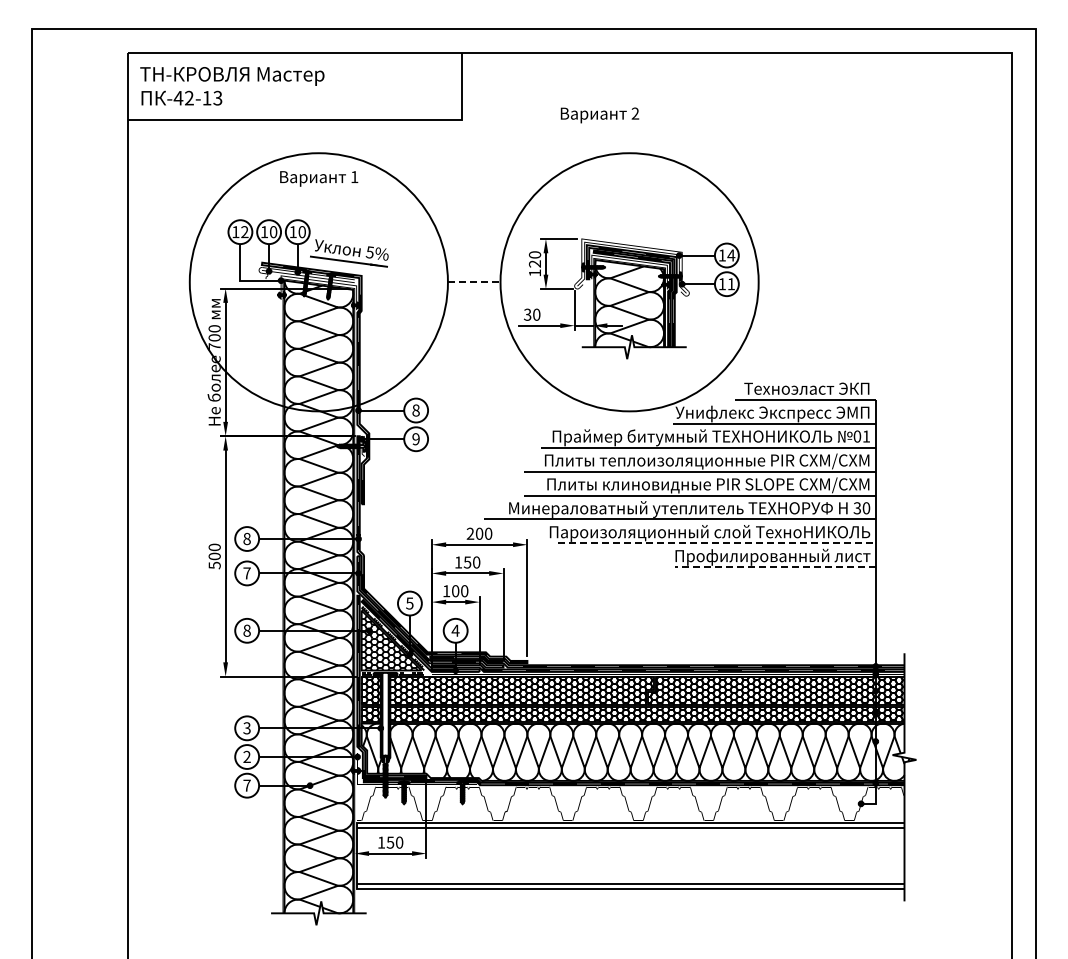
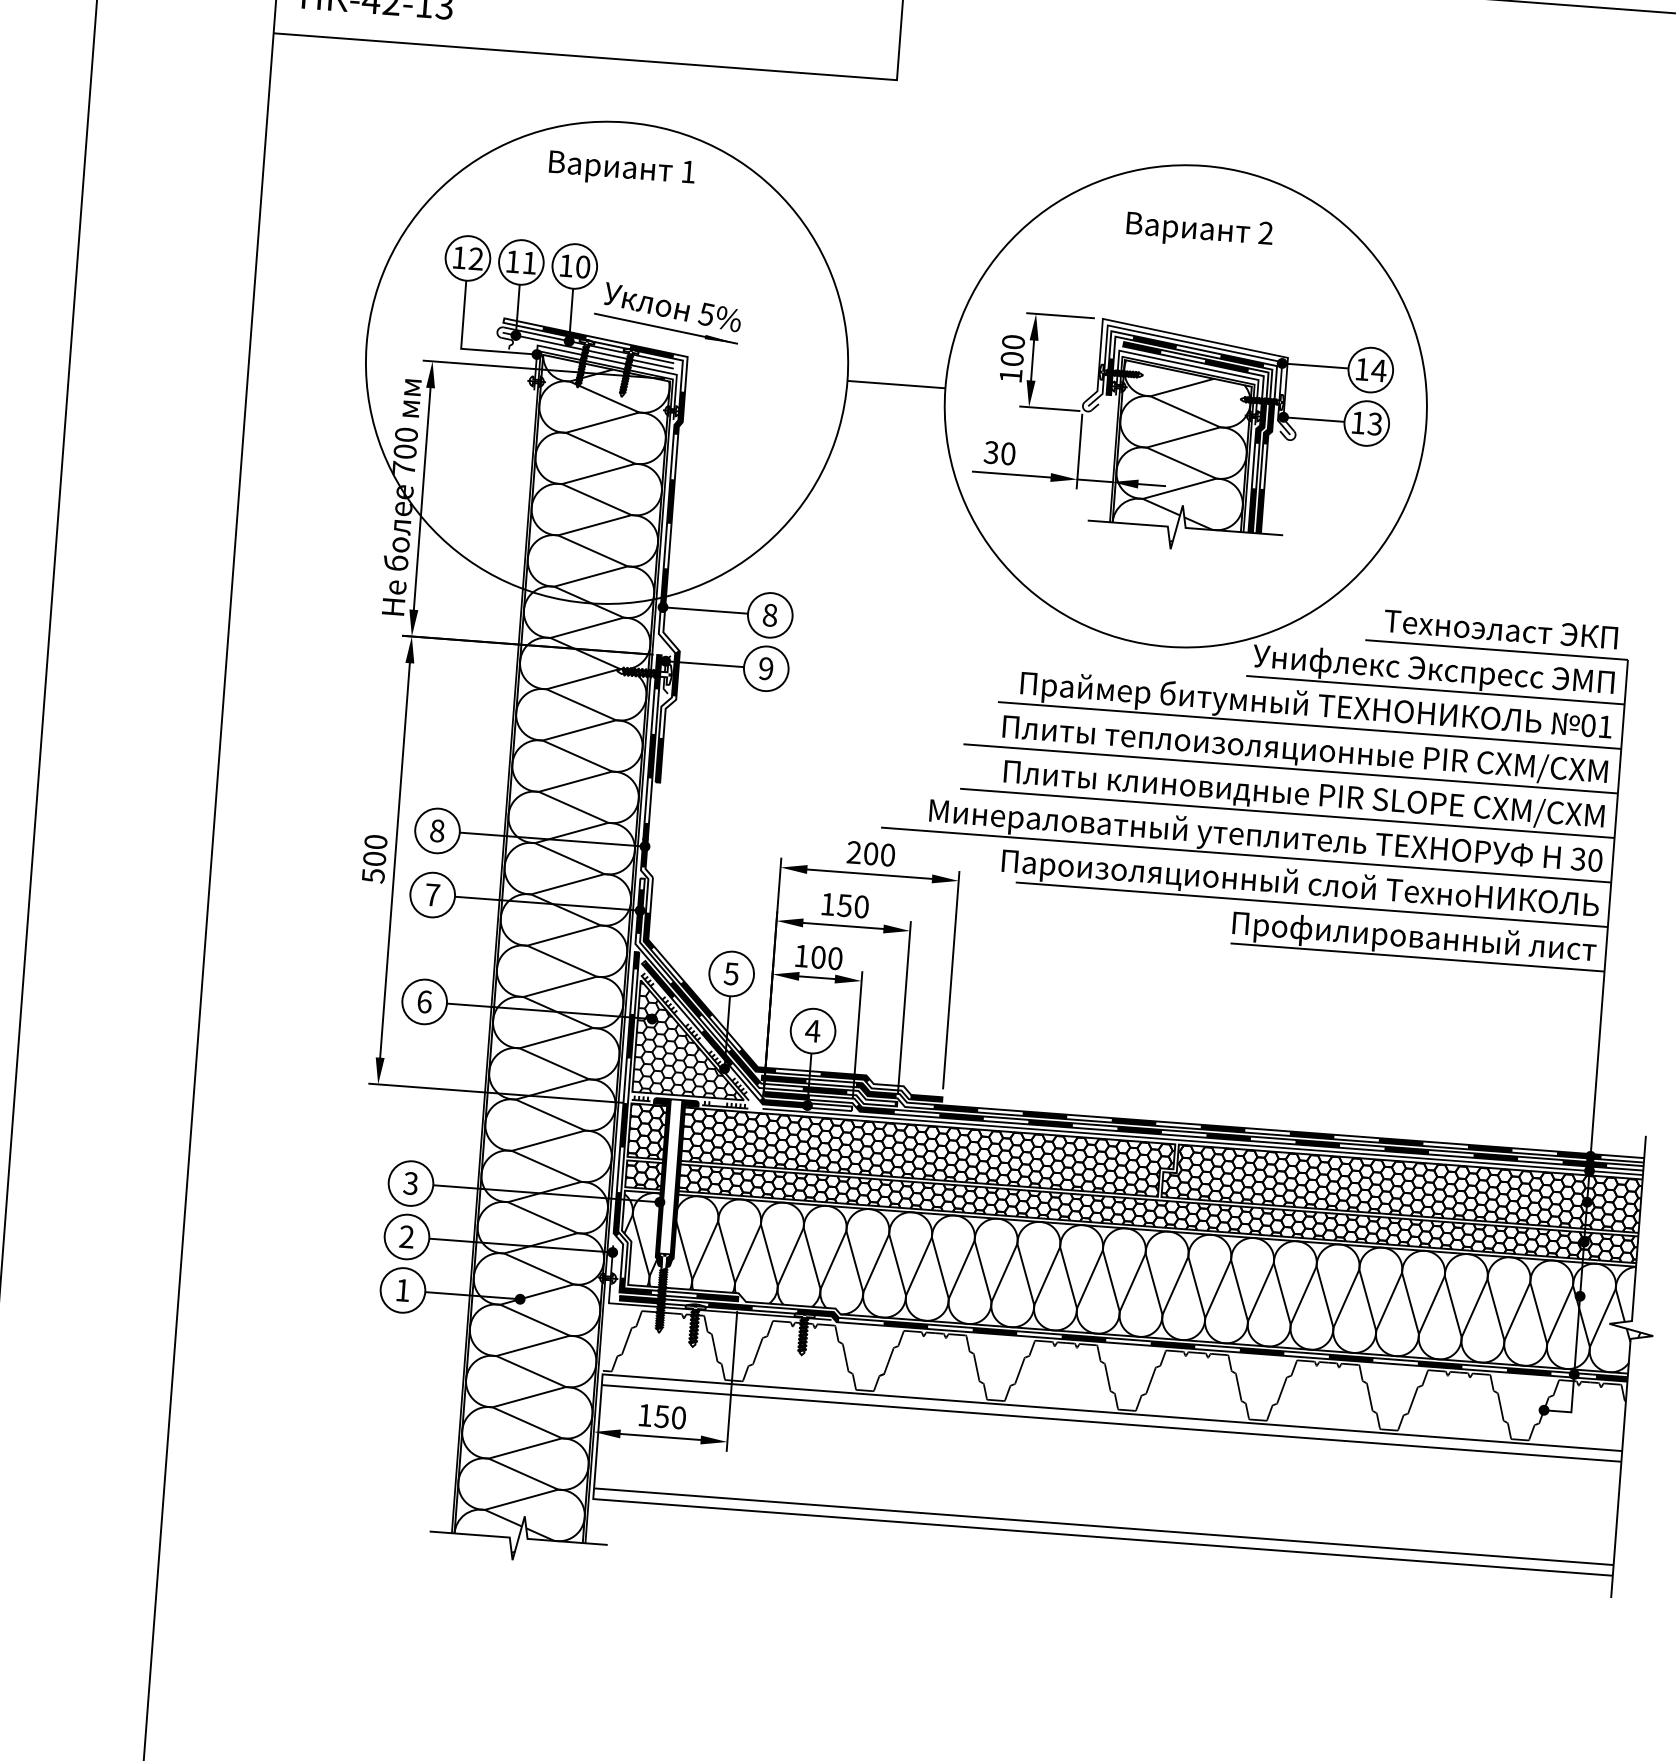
text: (599, 115) -> (1198, 231), moved
text: (273, 232) -> (529, 263), 10 -> 11
text: (535, 263) -> (1013, 358), 120 -> 100
line: (474, 282) -> (896, 385), dashed -> solid
text: (730, 284) -> (1373, 424), 11 -> 13
line: (716, 543) -> (1311, 905), dashed -> solid
line: (774, 567) -> (1415, 957), dashed -> solid
text: (246, 630) -> (423, 1001), 8 -> 6
text: (246, 785) -> (401, 1289), 7 -> 1

